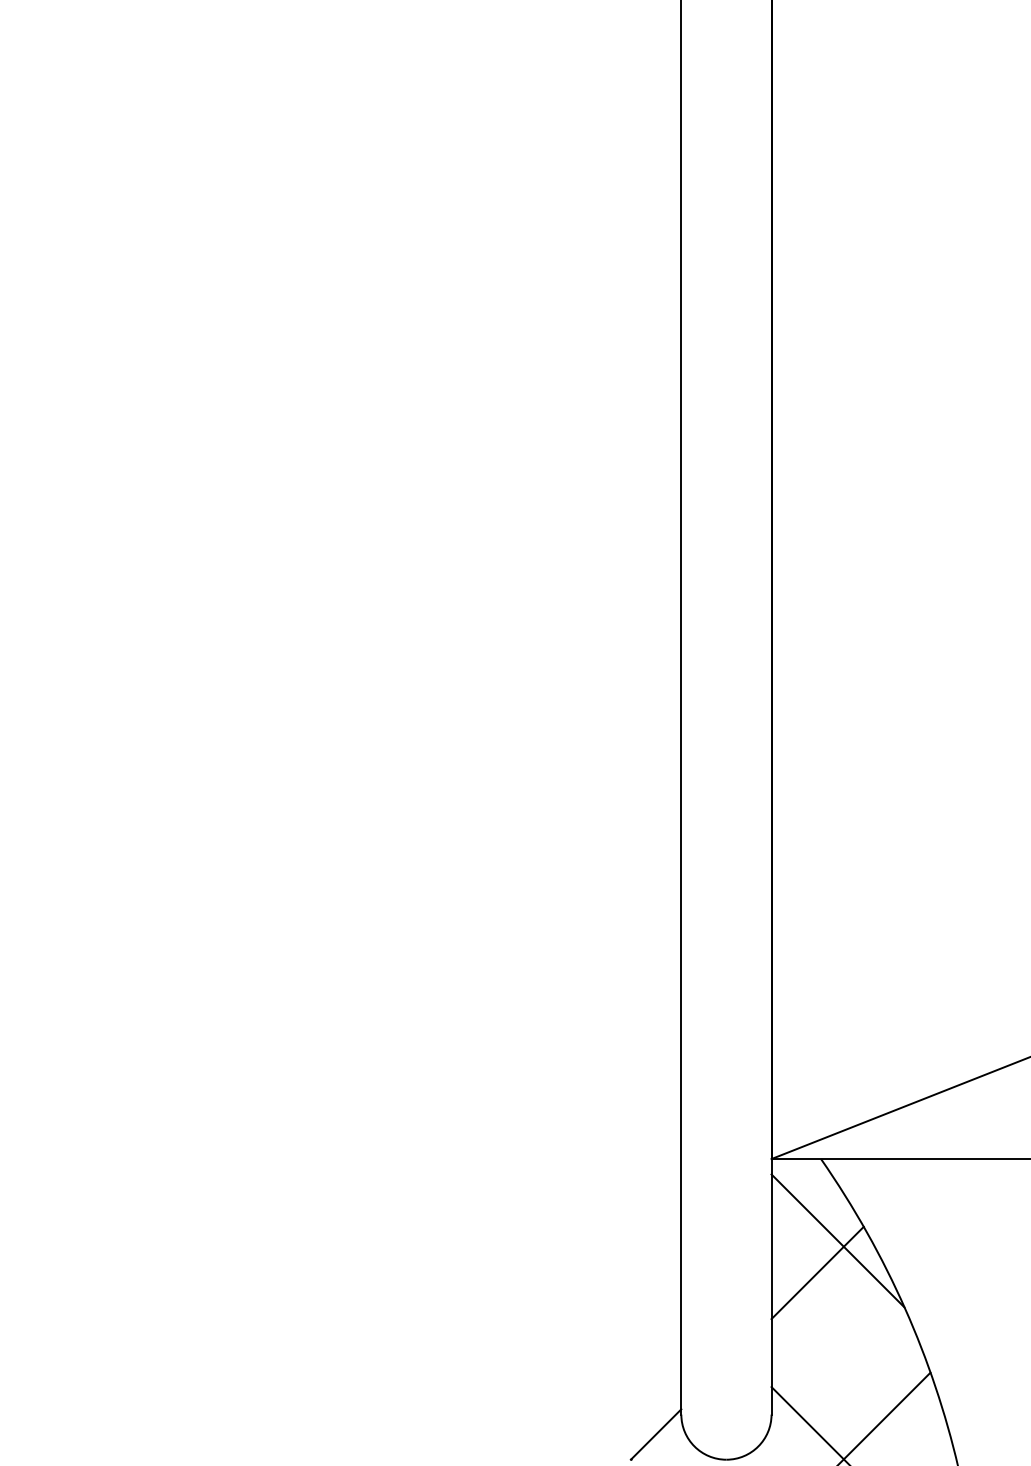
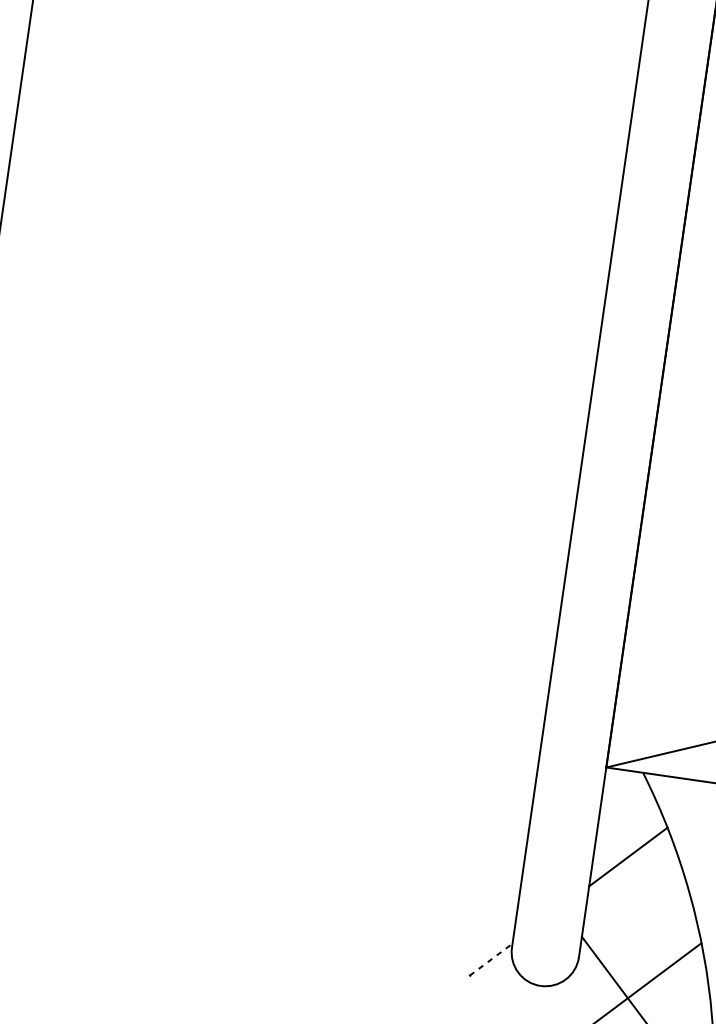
line: (837, 1240) -> (646, 835), removed
line: (656, 1434) -> (491, 959), solid -> dashed

